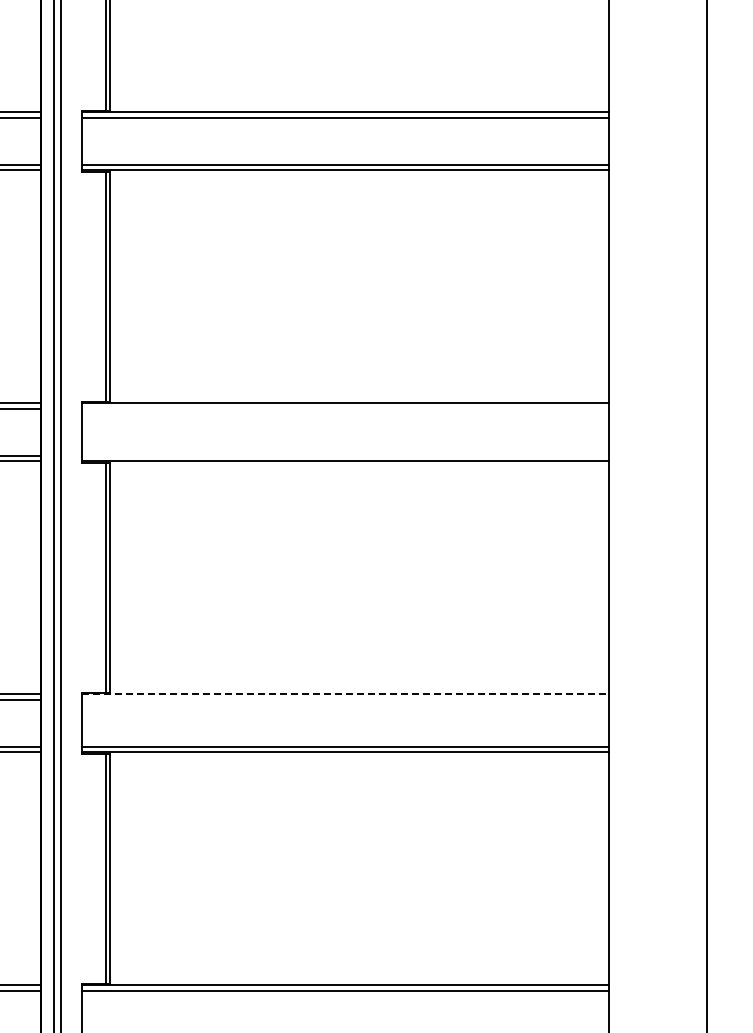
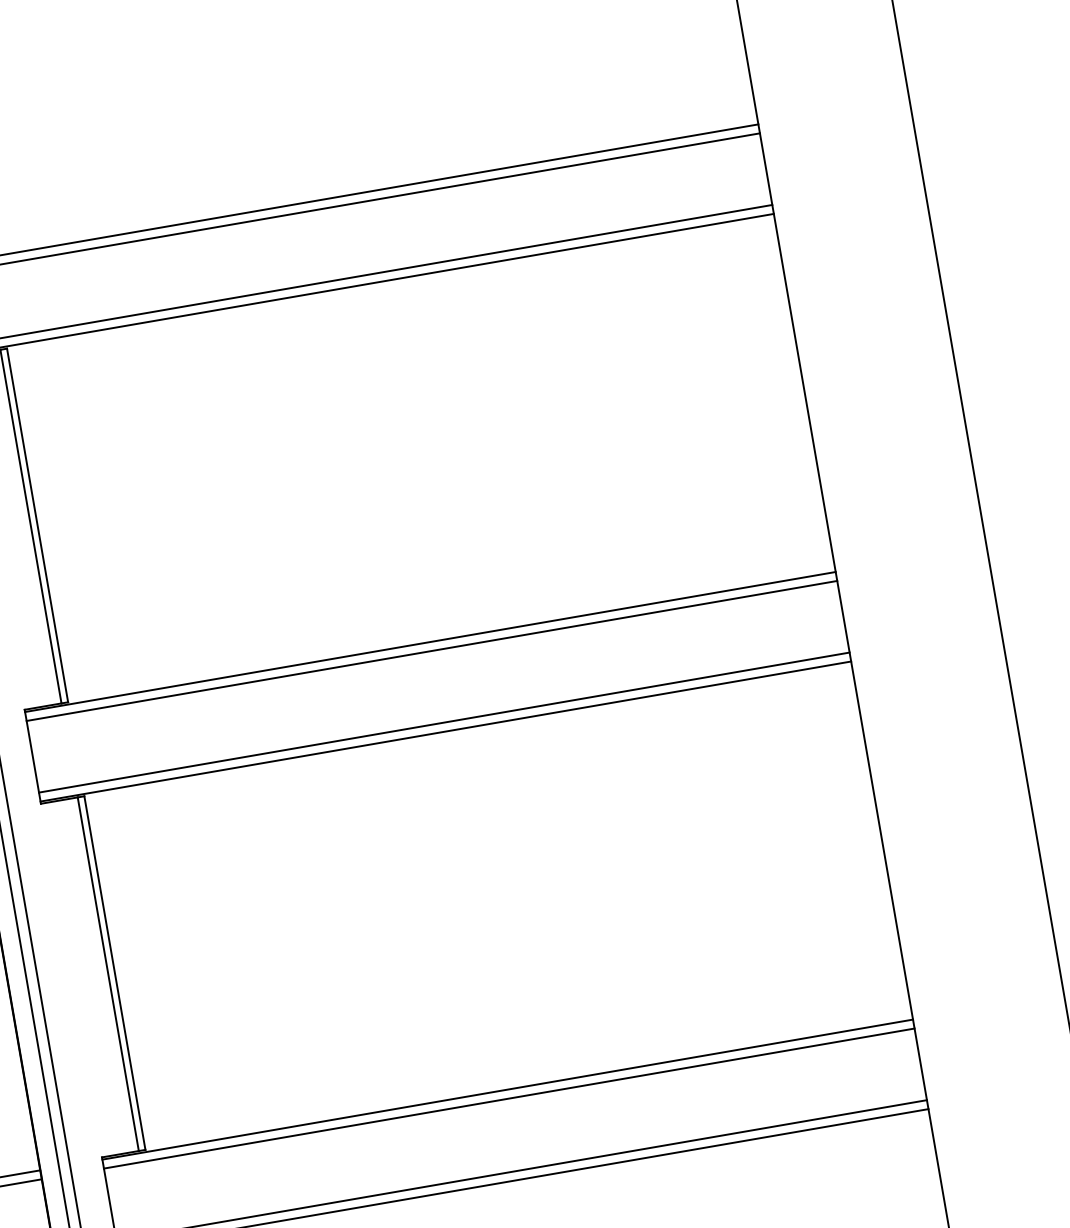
line: (344, 409) -> (430, 651), added
line: (344, 455) -> (443, 722), added
line: (345, 694) -> (508, 1089), dashed -> solid
line: (344, 700) -> (508, 1099), added

